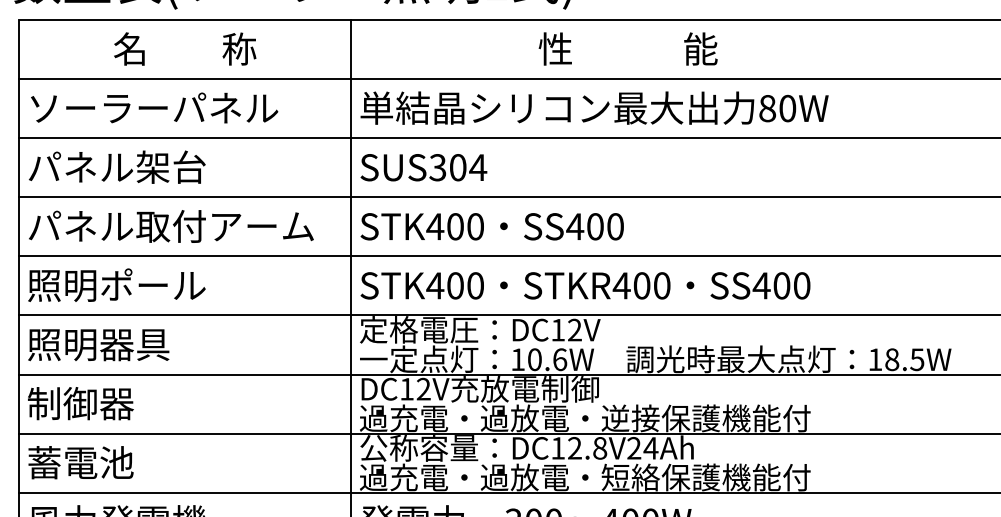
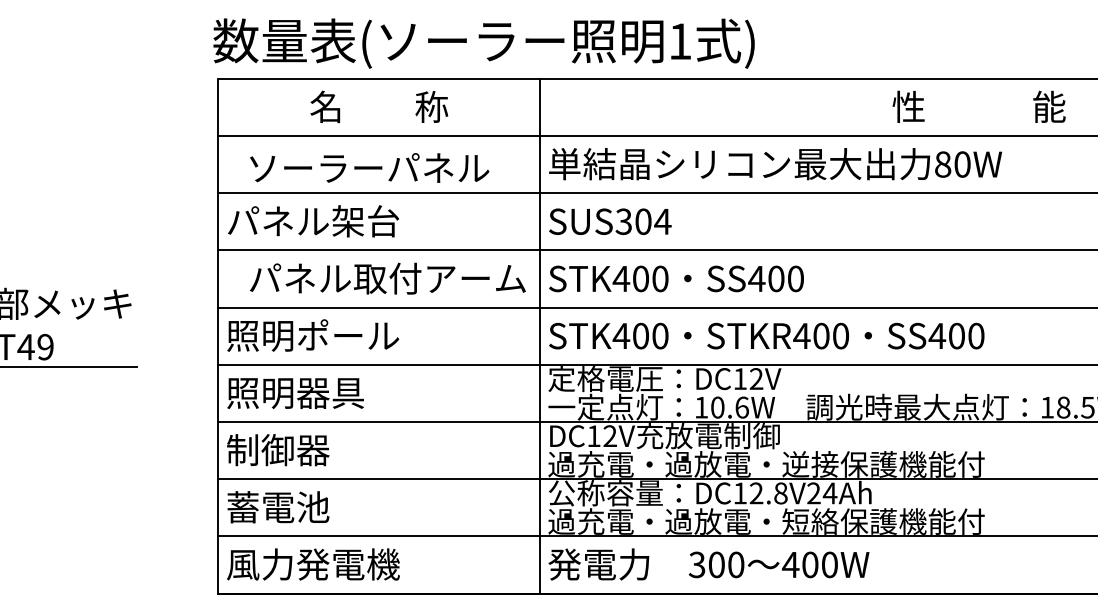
text: (627, 48) -> (978, 106), moved
text: (154, 107) -> (369, 167), moved
text: (170, 226) -> (387, 278), moved

